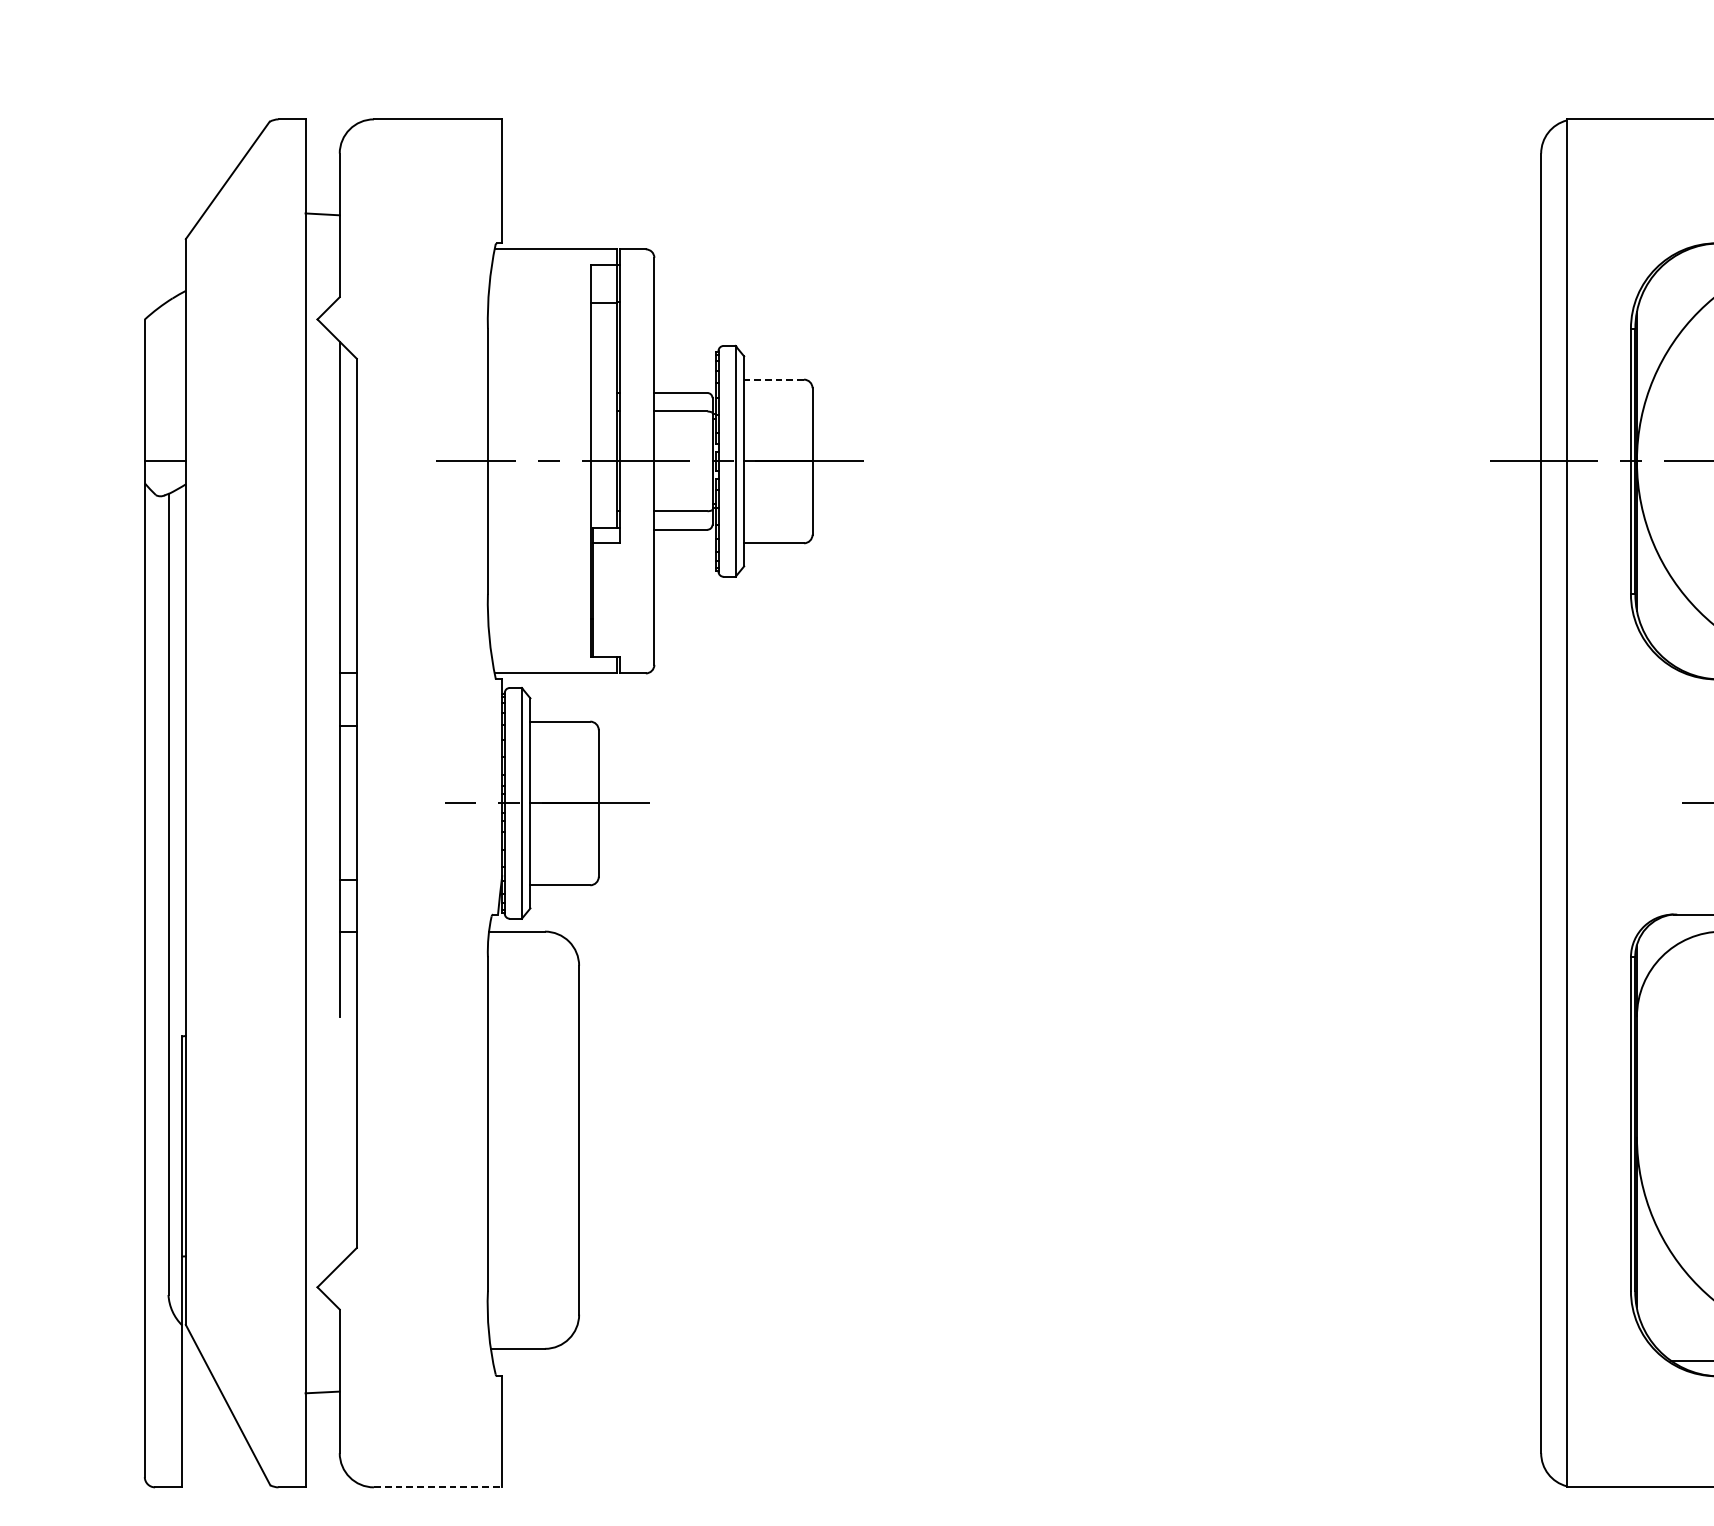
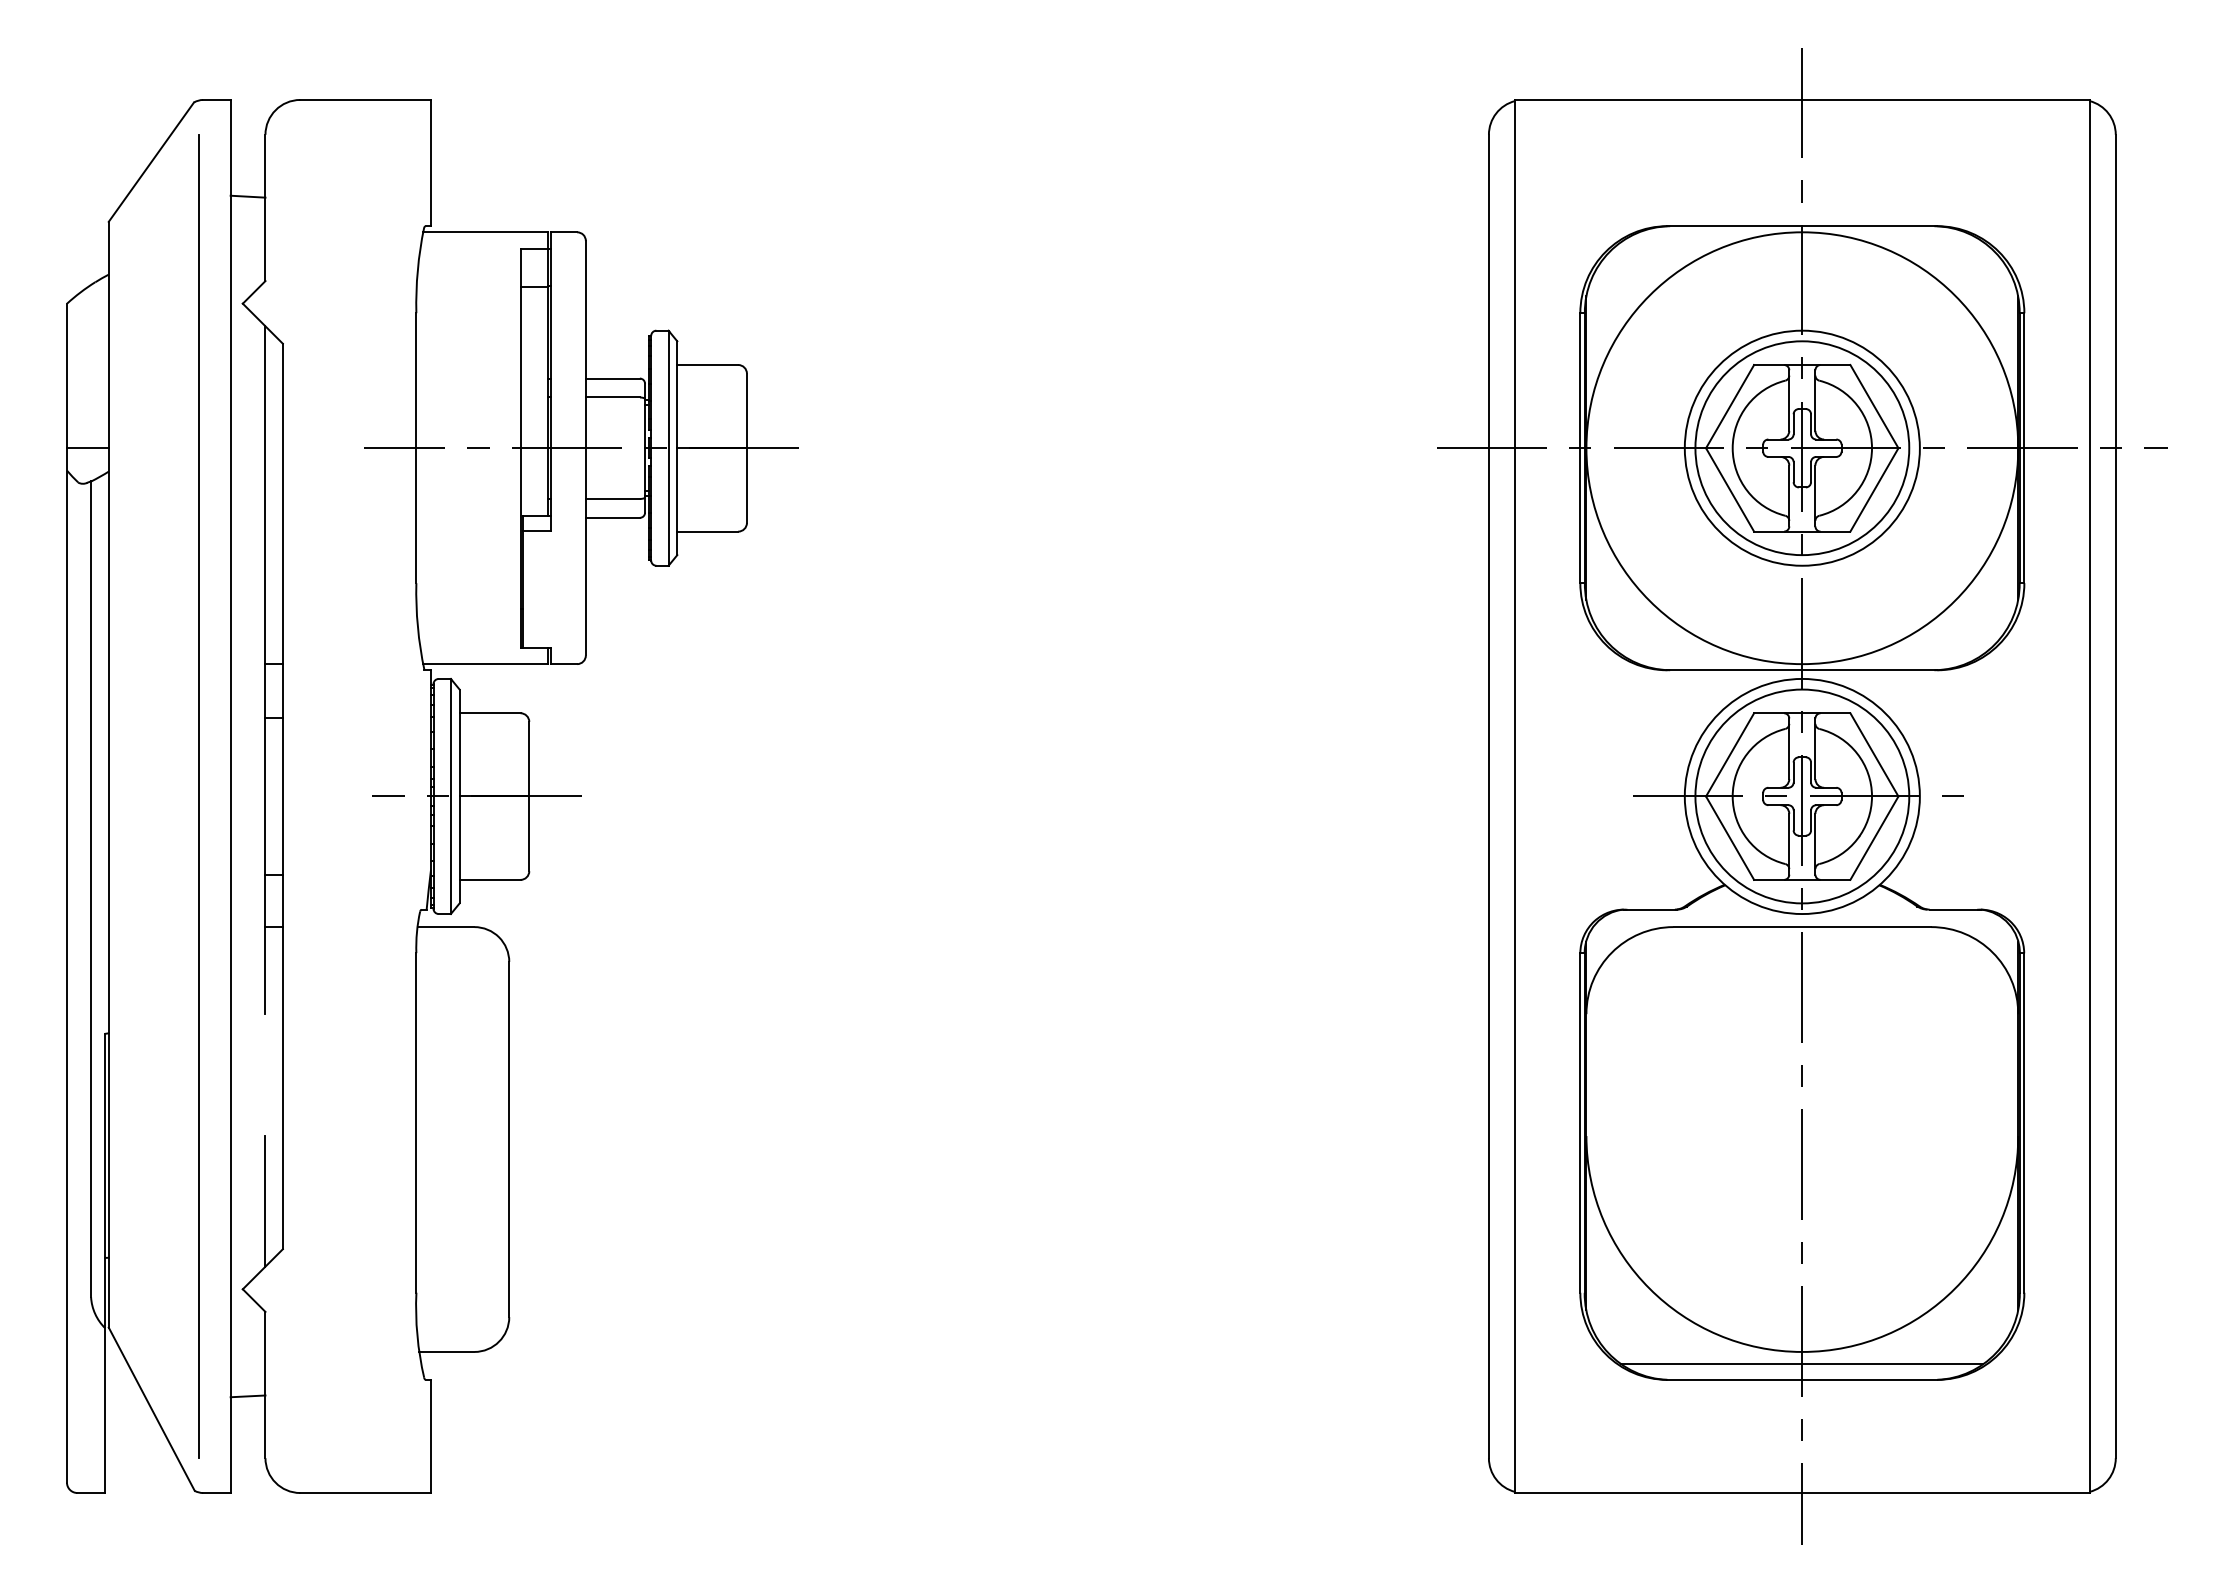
line: (773, 380) -> (707, 365), dashed -> solid
line: (273, 803) -> (198, 796), added
line: (339, 1201) -> (265, 1201), added
line: (438, 1487) -> (366, 1493), dashed -> solid

